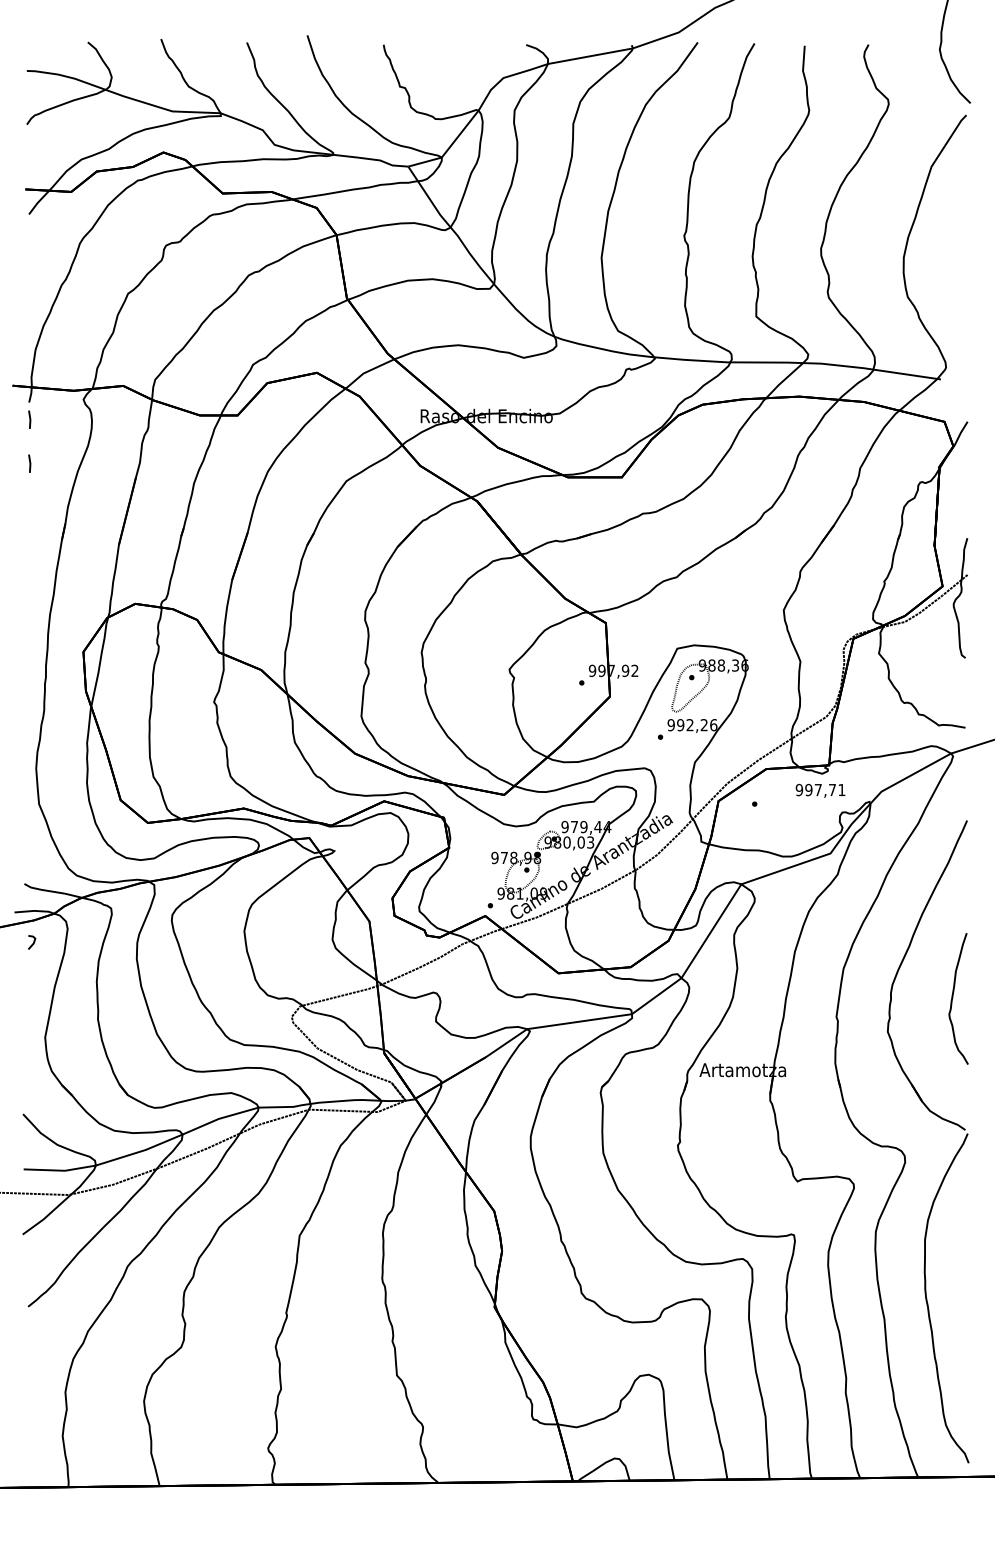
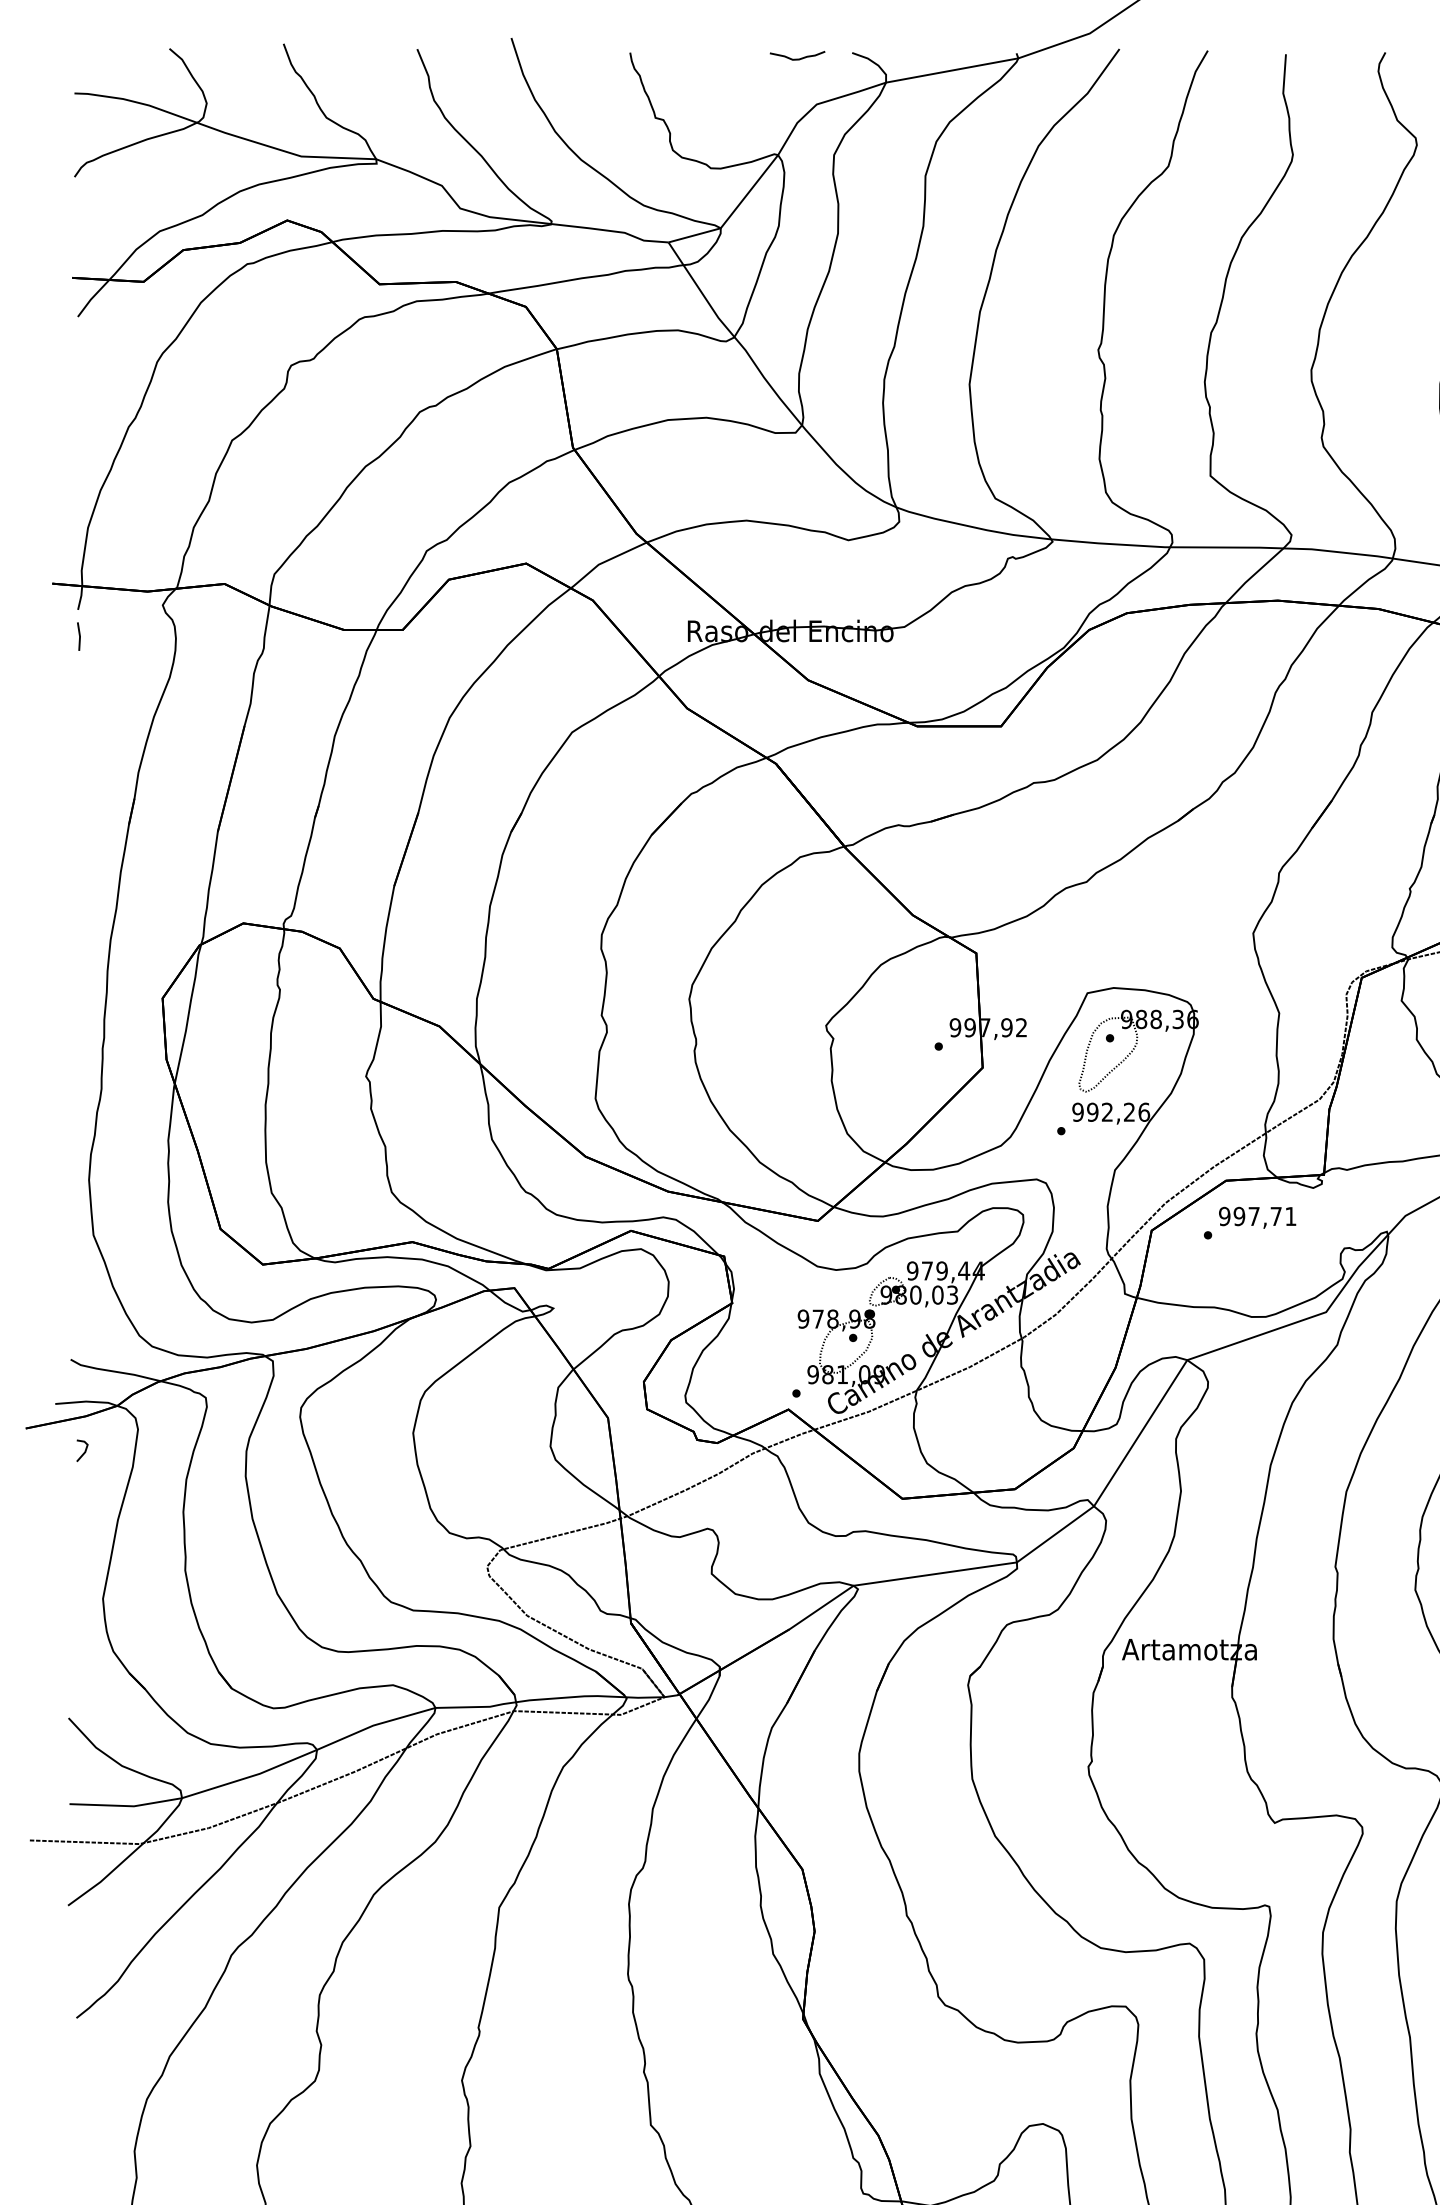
curve: (490, 48) -> (796, 58), added
line: (29, 463) -> (78, 704), removed
text: (820, 790) -> (1257, 1217), moved

